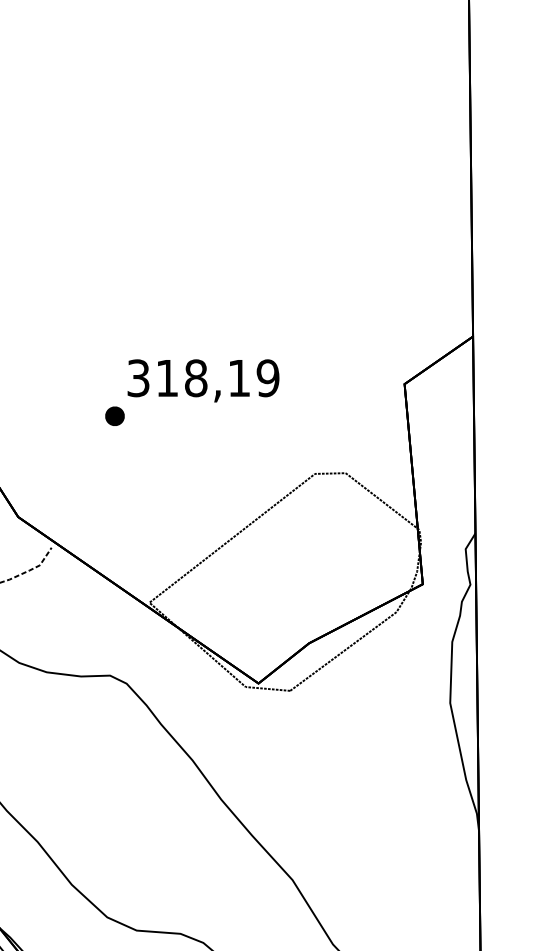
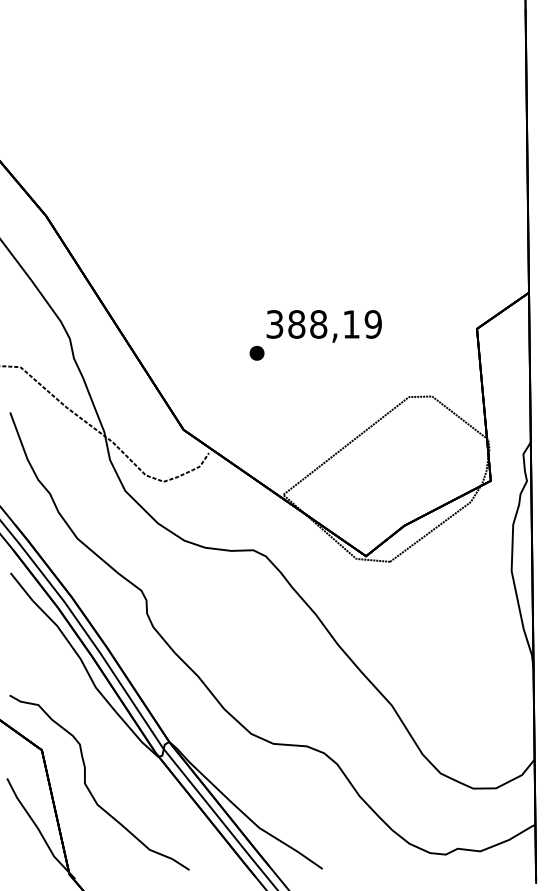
text: (166, 378) -> (296, 324), 318,19 -> 388,19

